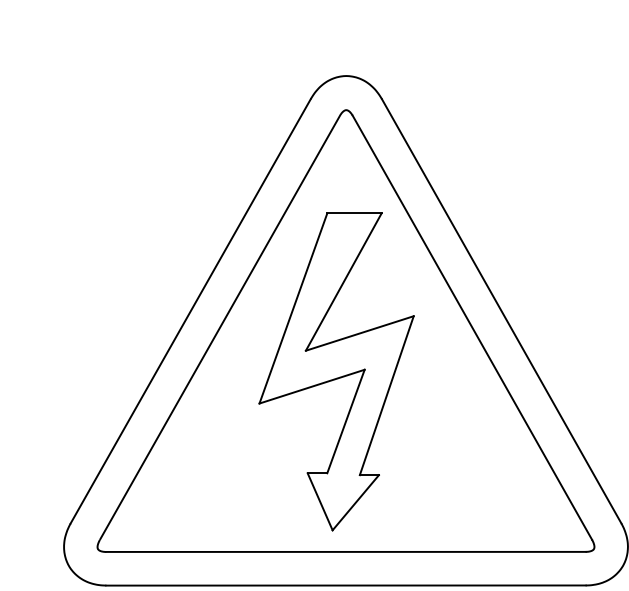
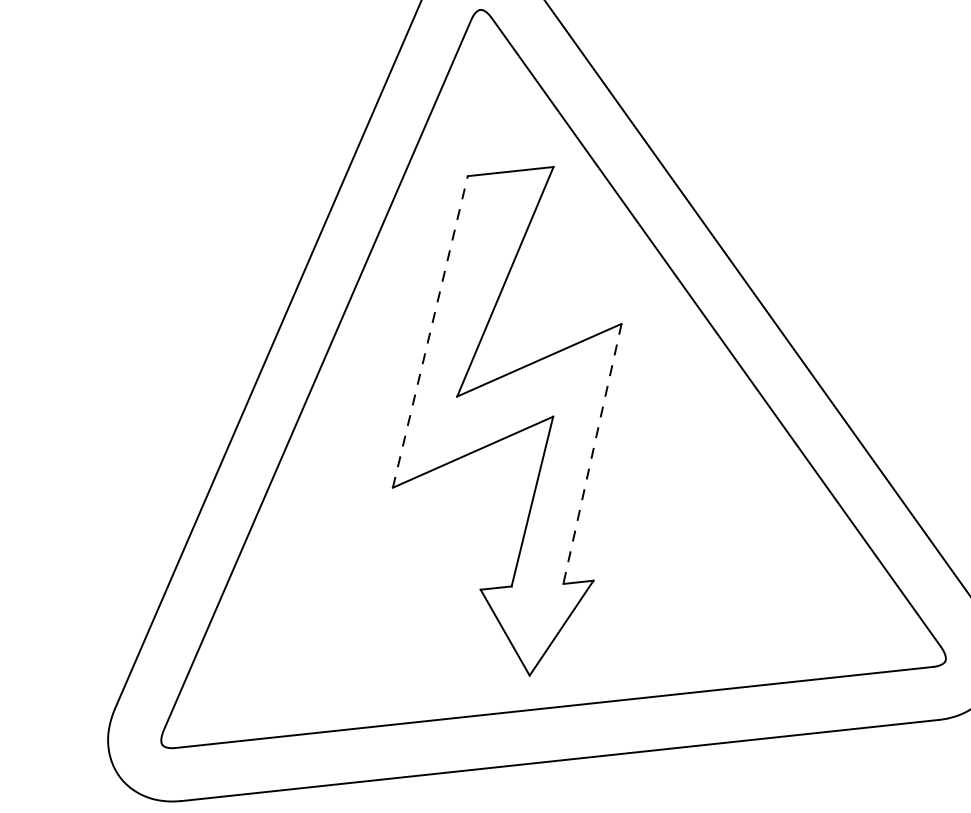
line: (293, 308) -> (430, 331), solid -> dashed
line: (386, 395) -> (591, 453), solid -> dashed

